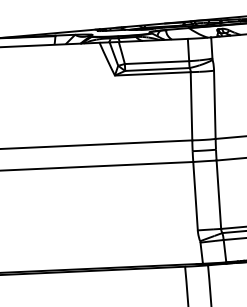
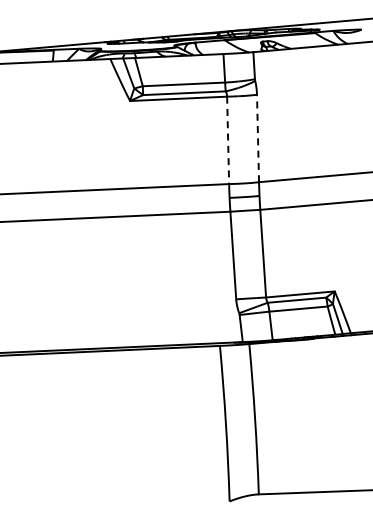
line: (215, 104) -> (258, 138), solid -> dashed
line: (191, 106) -> (228, 140), solid -> dashed

